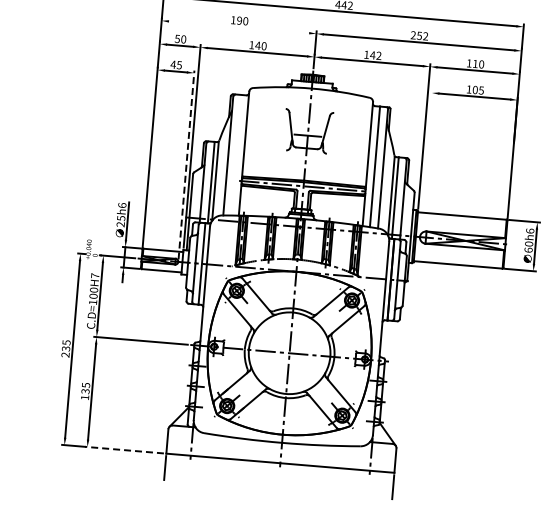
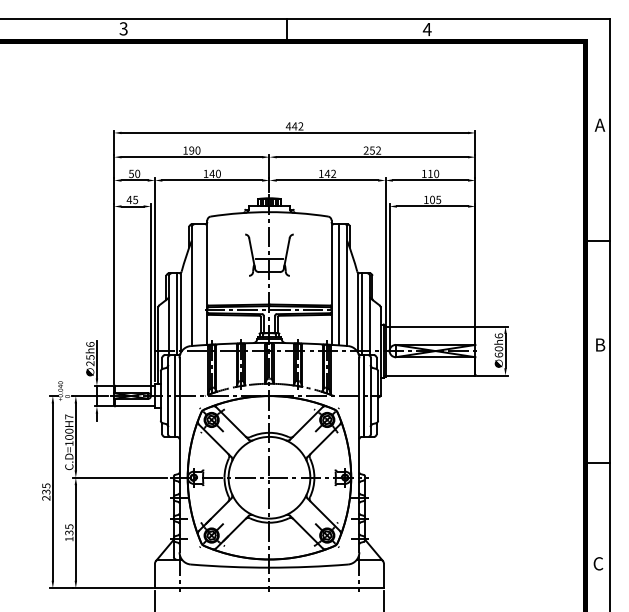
line: (238, 27) -> (191, 157), added
line: (426, 162) -> (389, 276), added
line: (186, 164) -> (150, 298), dashed -> solid
line: (124, 450) -> (113, 588), dashed -> solid

